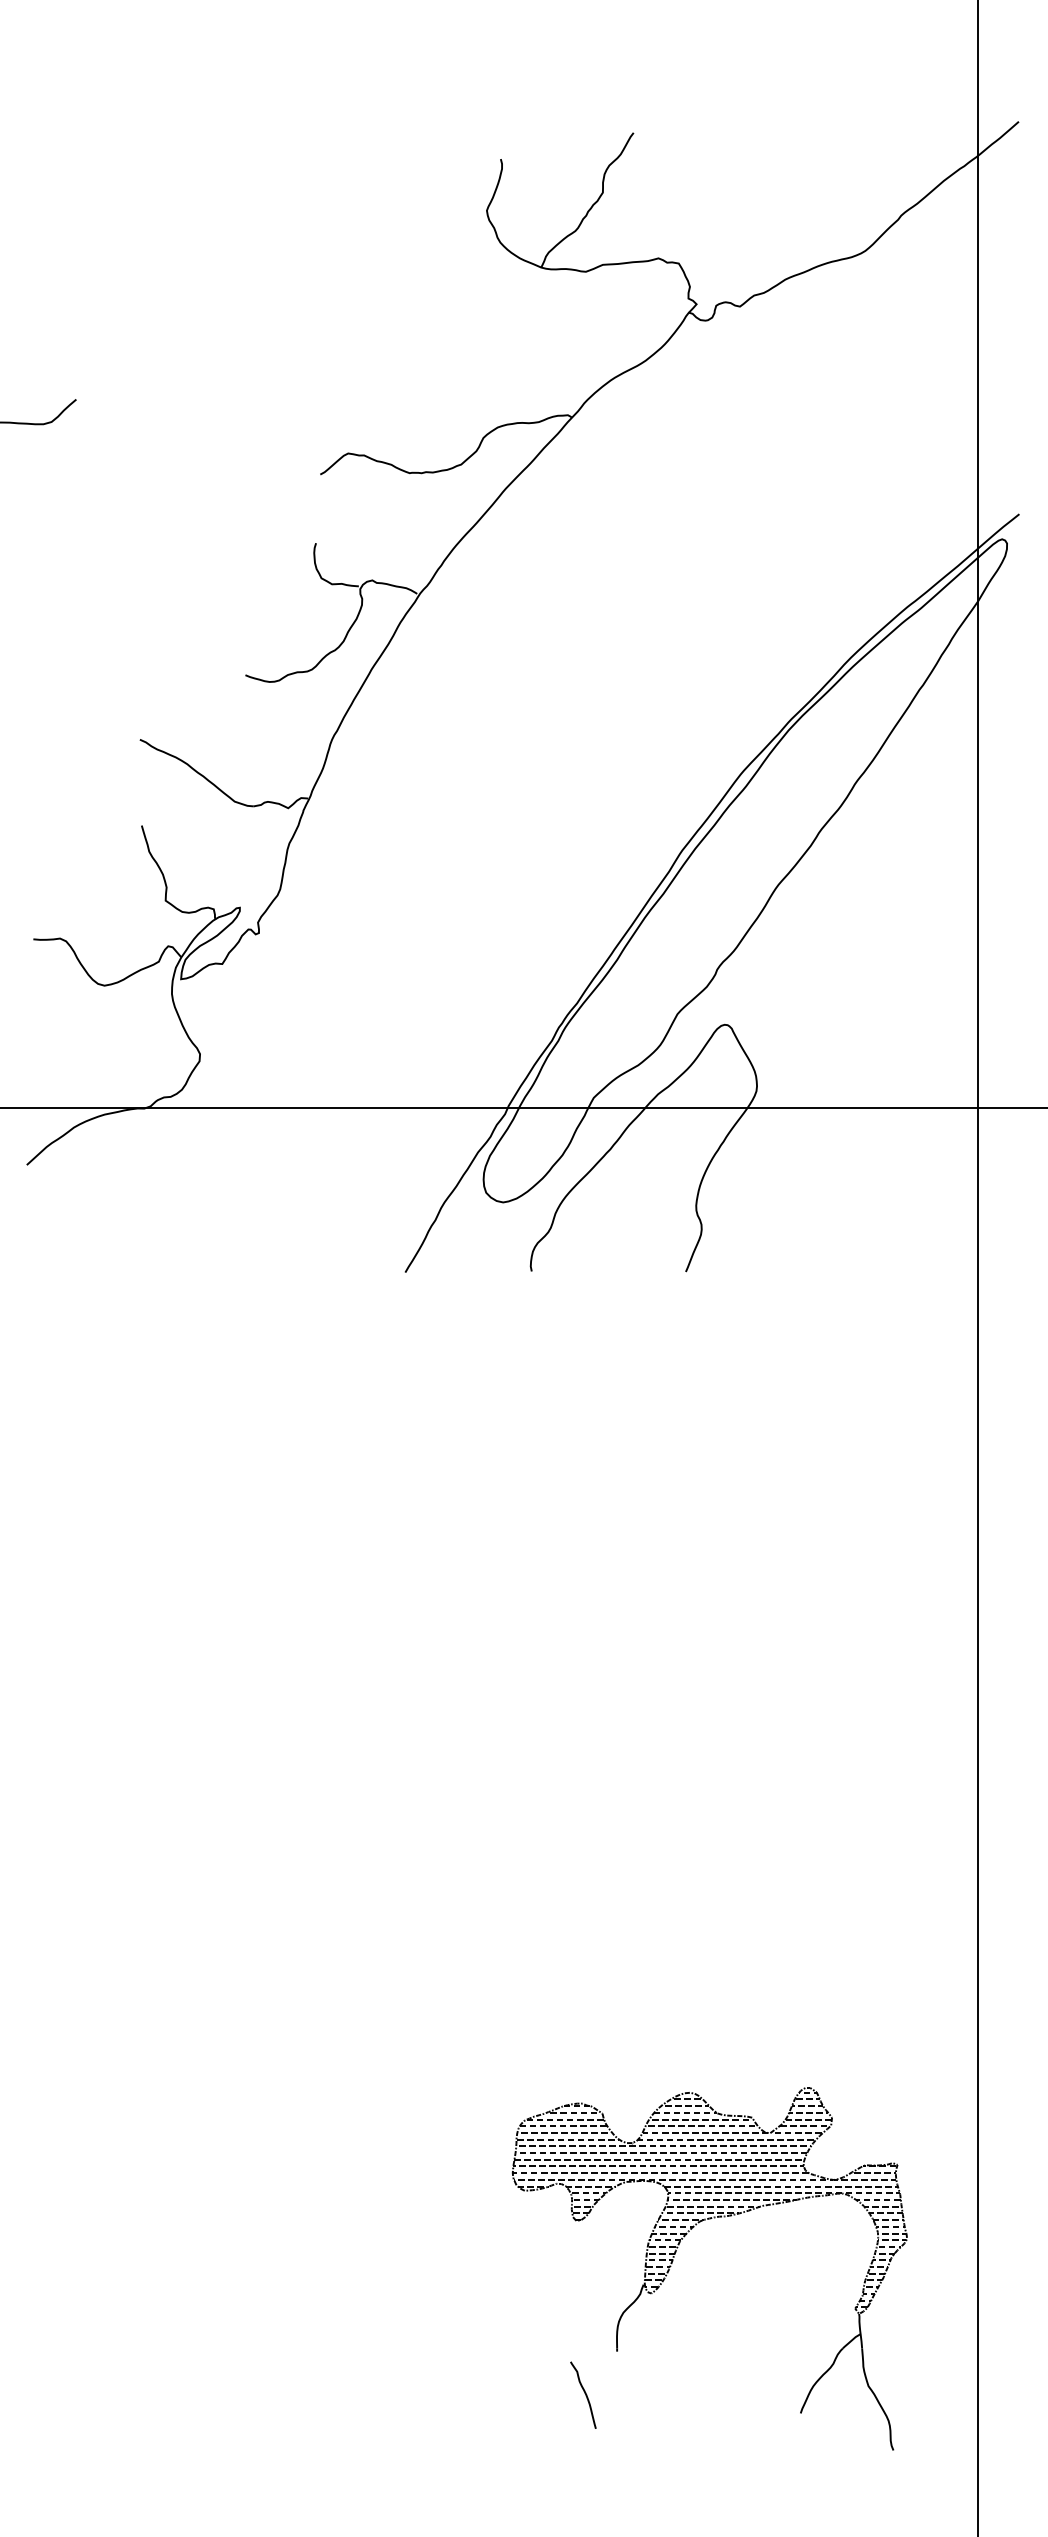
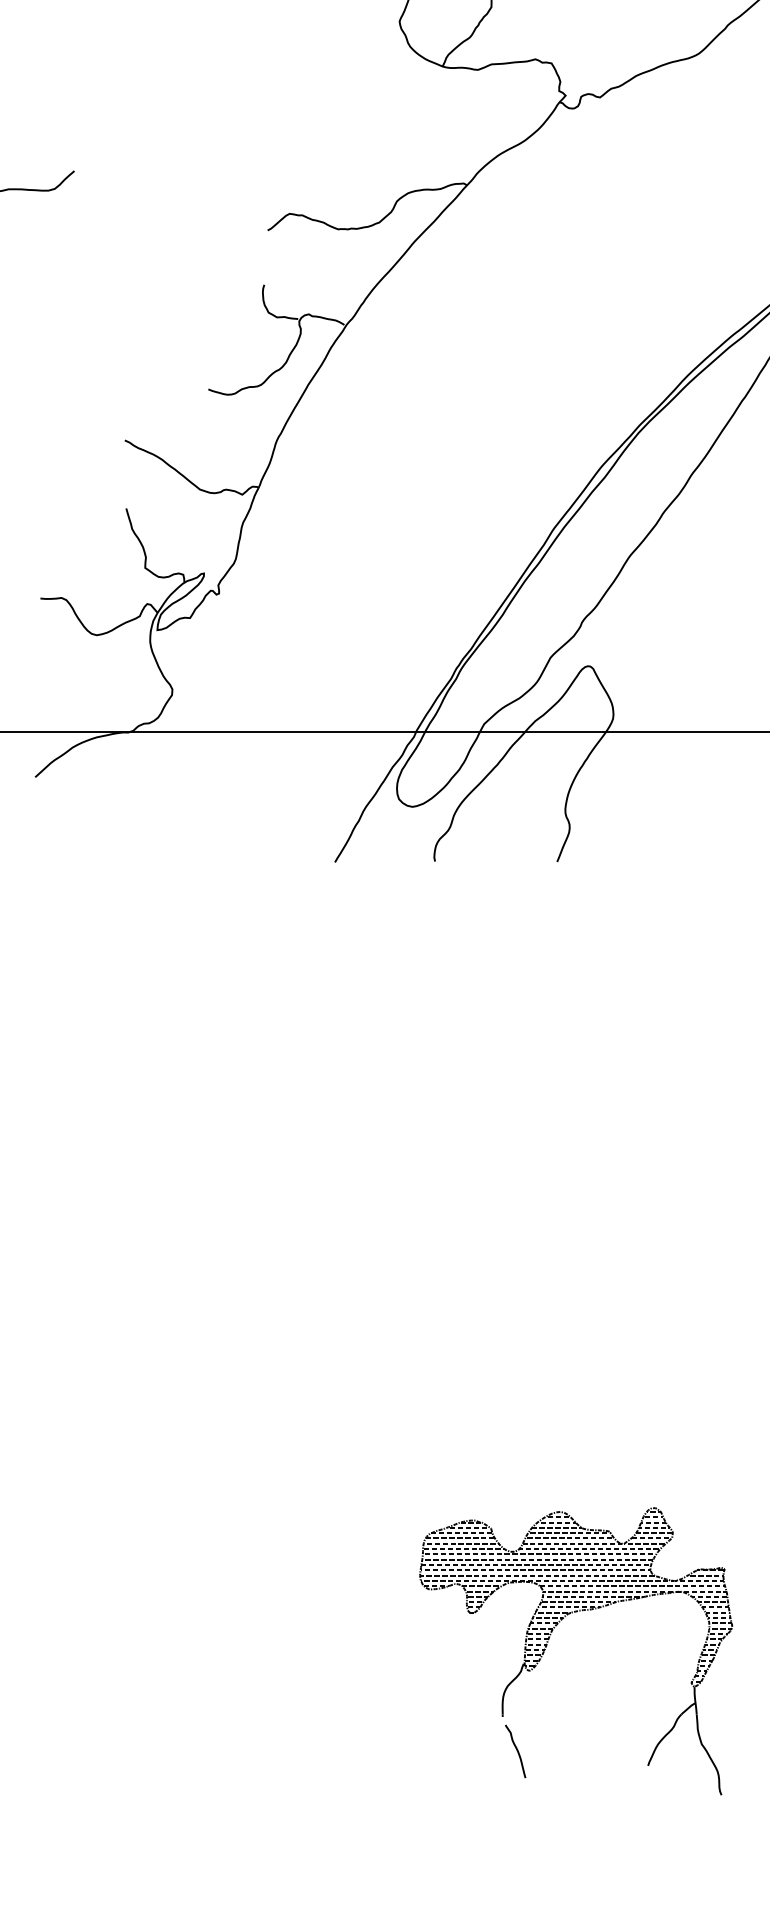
curve: (584, 2393) -> (516, 1750), moved

